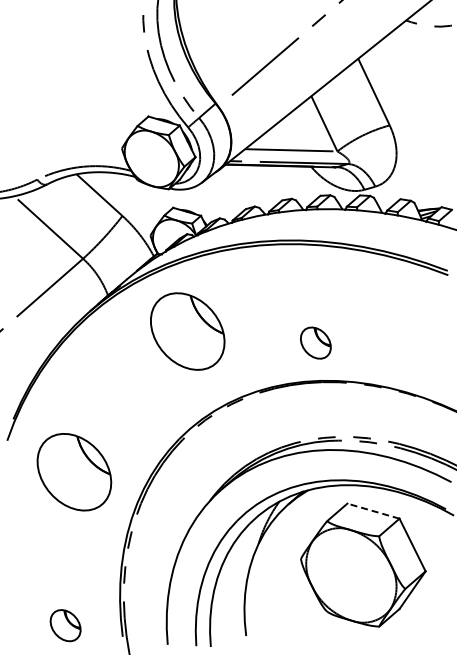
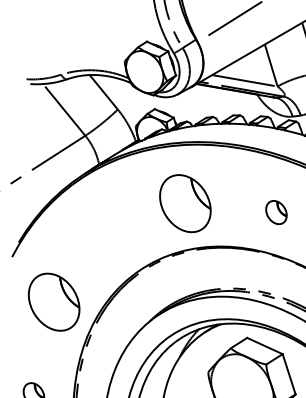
part: (187, 331) -> (185, 203), moved
part: (315, 342) -> (276, 212), moved
part: (74, 472) -> (54, 302), moved
line: (372, 511) -> (264, 346), dashed -> solid

